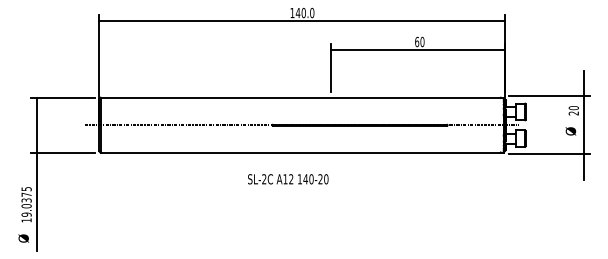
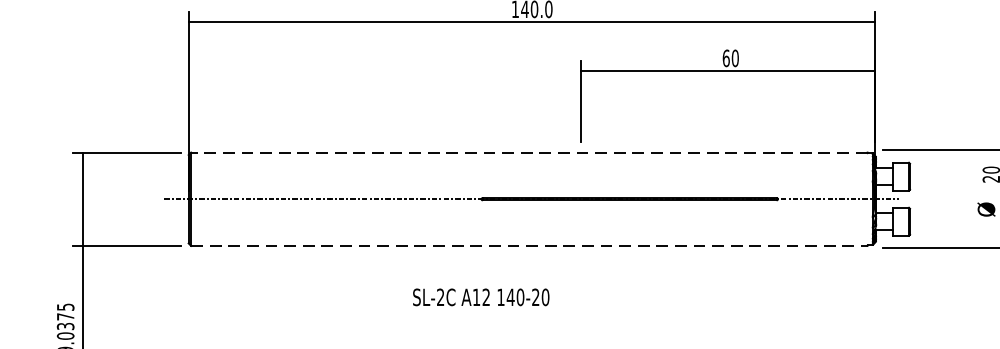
line: (300, 97) -> (528, 152), solid -> dashed
line: (300, 152) -> (528, 245), solid -> dashed
text: (288, 179) -> (481, 297), moved

